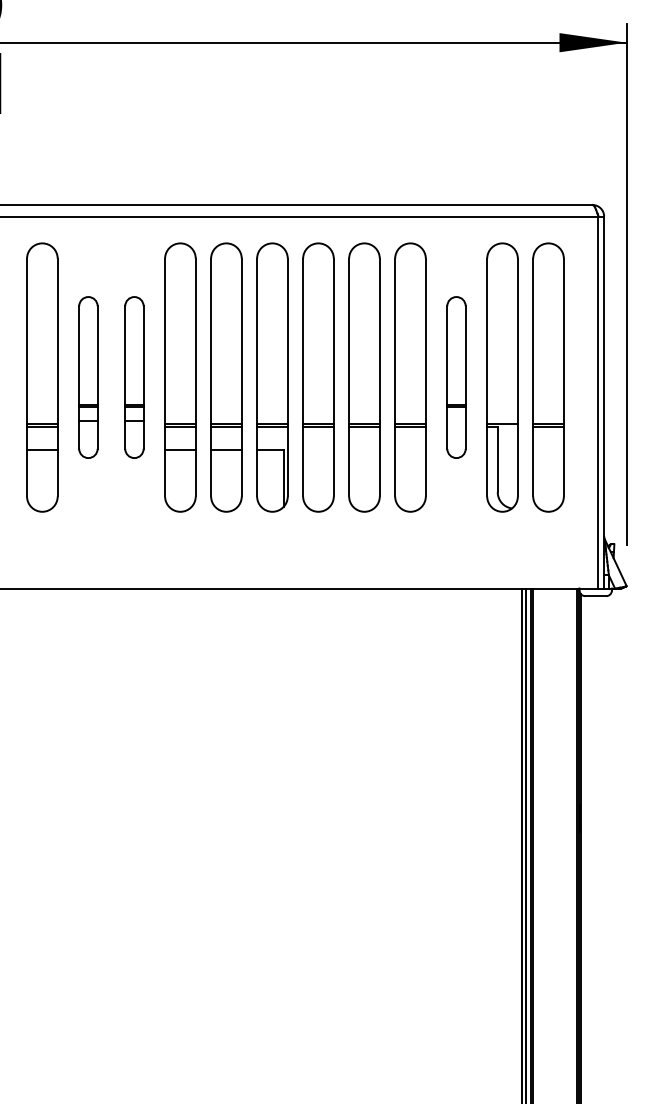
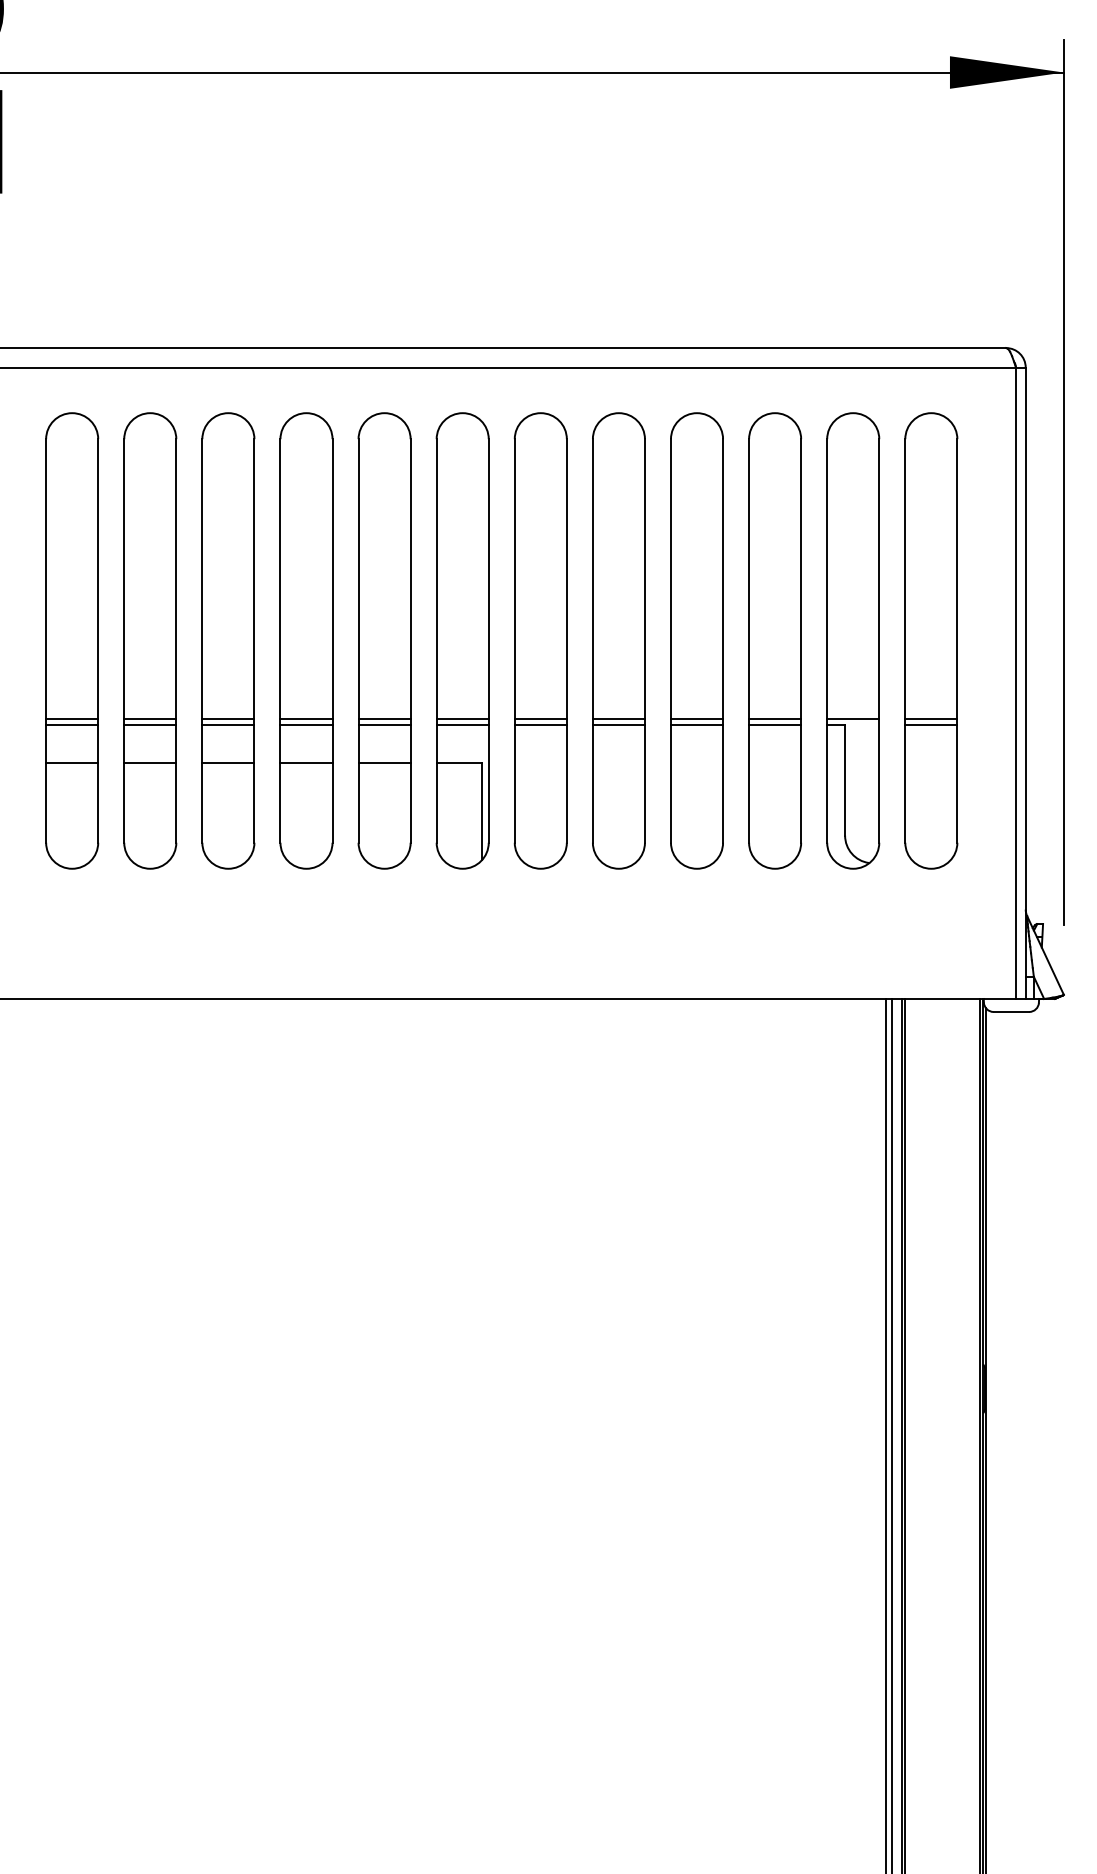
part: (88, 377) -> (150, 640), size x1.67
part: (134, 377) -> (228, 640), size x1.67
part: (456, 377) -> (775, 640), size x1.67

